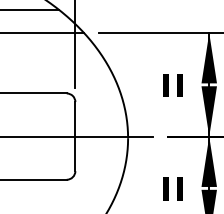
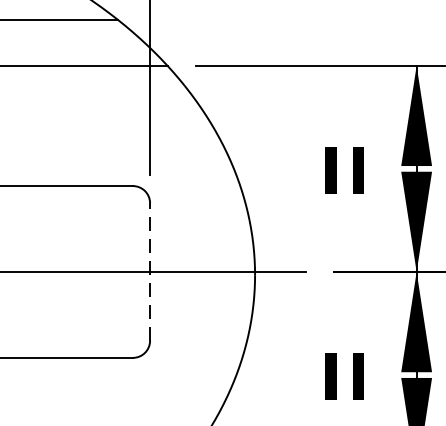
line: (75, 136) -> (150, 271), solid -> dashed

